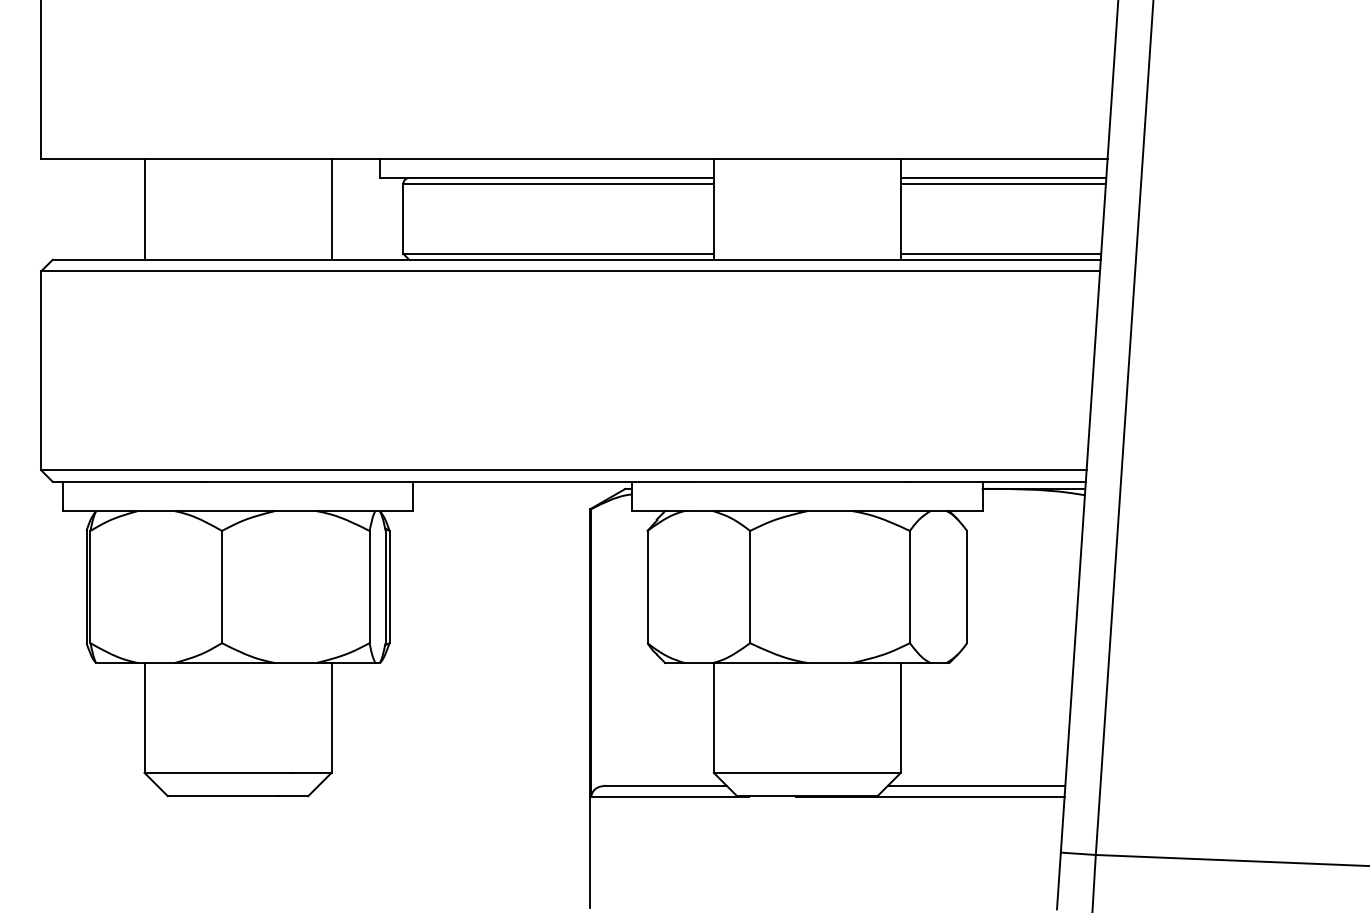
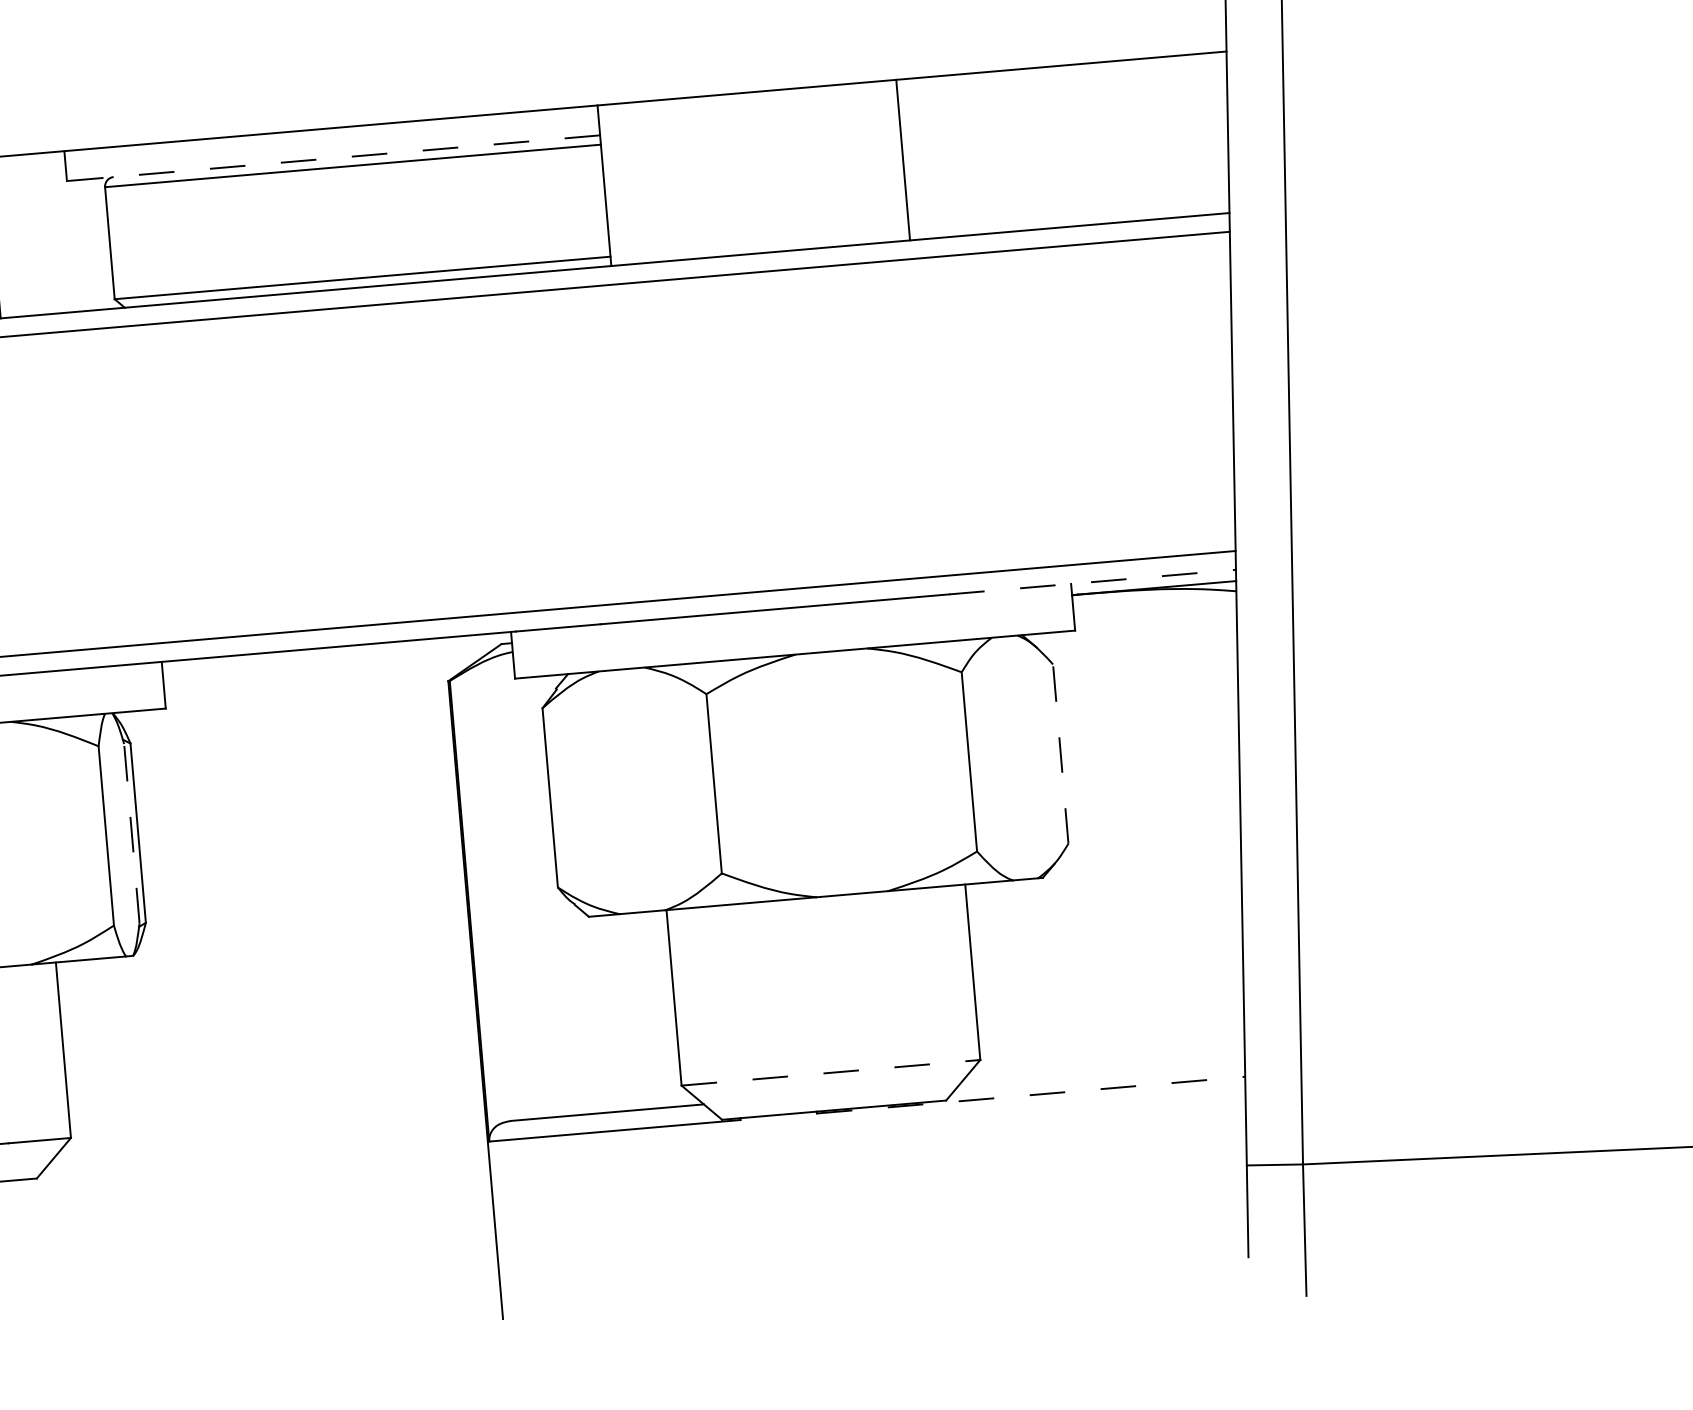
line: (546, 177) -> (332, 157), solid -> dashed
line: (1003, 177) -> (1062, 94), removed
line: (1002, 183) -> (1061, 104), removed
line: (1000, 253) -> (1068, 216), removed
line: (996, 481) -> (1093, 581), solid -> dashed
line: (385, 586) -> (131, 832), solid -> dashed
line: (967, 586) -> (1061, 753), solid -> dashed
line: (806, 772) -> (829, 1072), solid -> dashed
line: (976, 785) -> (1102, 1069), removed
line: (930, 797) -> (1031, 1095), solid -> dashed

